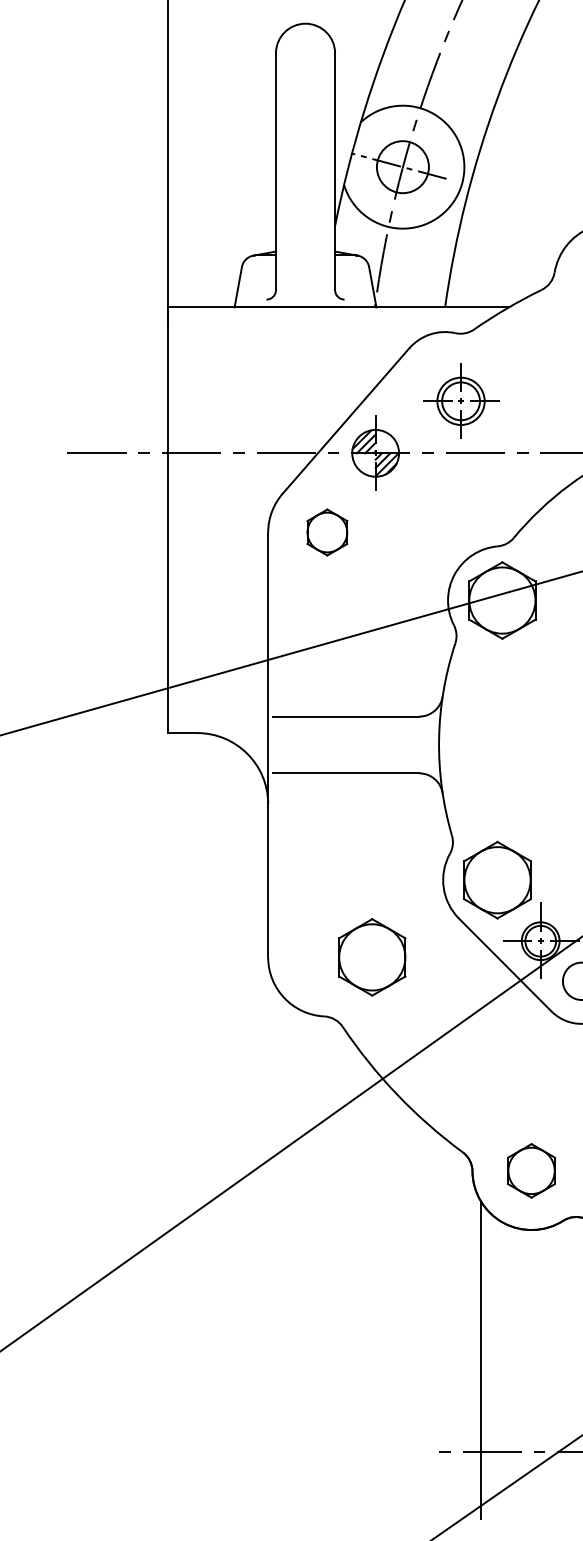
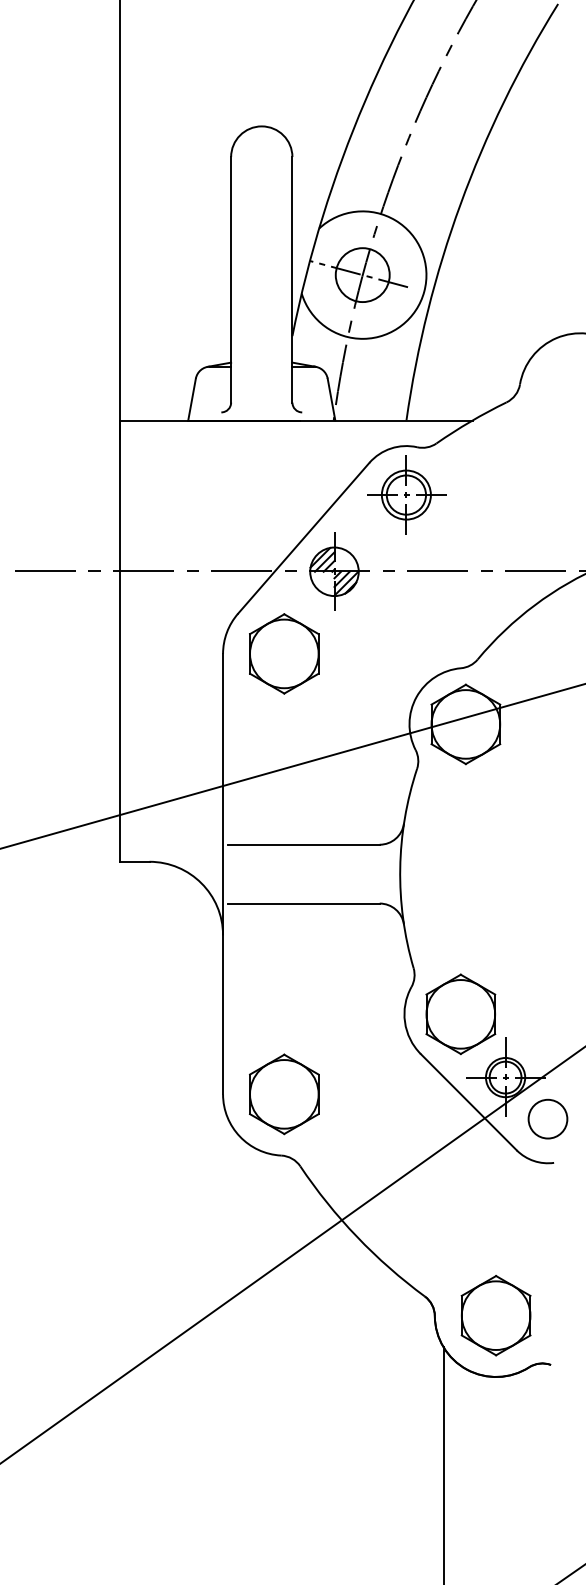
part: (461, 400) -> (406, 494), moved
part: (327, 532) -> (284, 653), size x1.67
part: (372, 957) -> (284, 1094), moved
part: (531, 1170) -> (496, 1315), size x1.43

